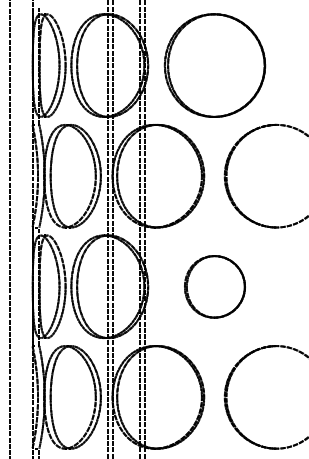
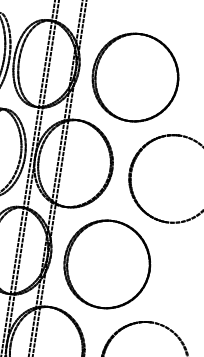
part: (214, 286) -> (106, 264), size x1.67

